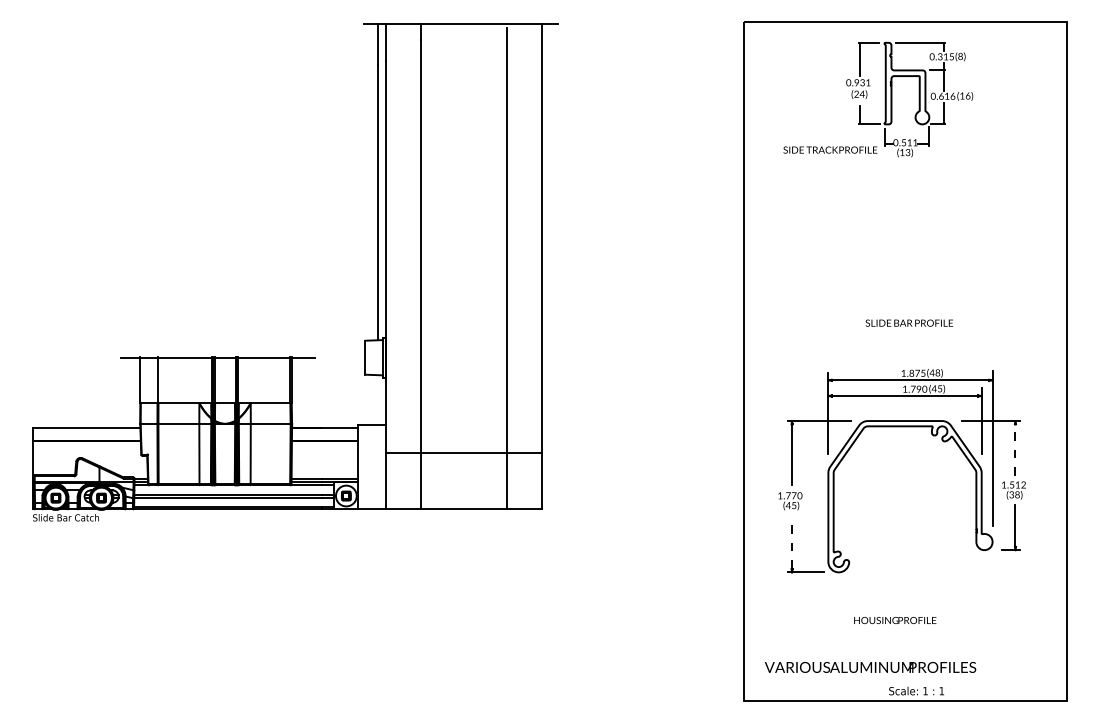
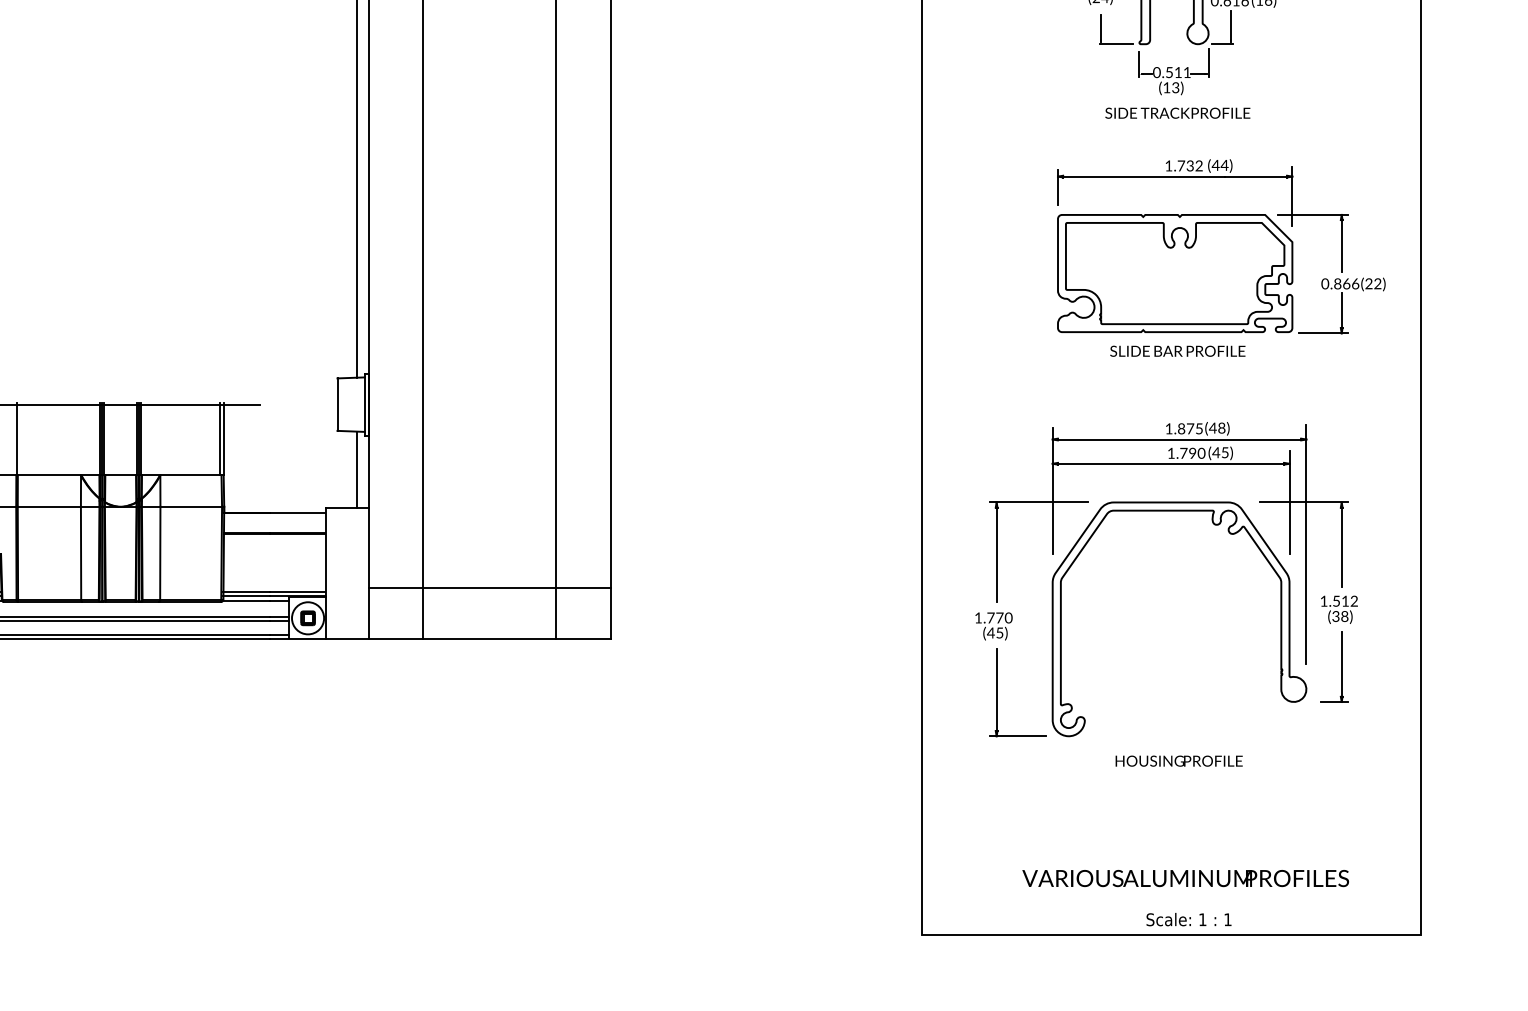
text: (830, 149) -> (1178, 112), moved
part: (936, 255) -> (1219, 246), added
line: (377, 399) -> (356, 469), added
line: (1015, 450) -> (1341, 547), dashed -> solid
line: (463, 453) -> (489, 588), moved
line: (792, 542) -> (997, 690), dashed -> solid
text: (895, 620) -> (1179, 761), moved
text: (870, 667) -> (1185, 878), moved

